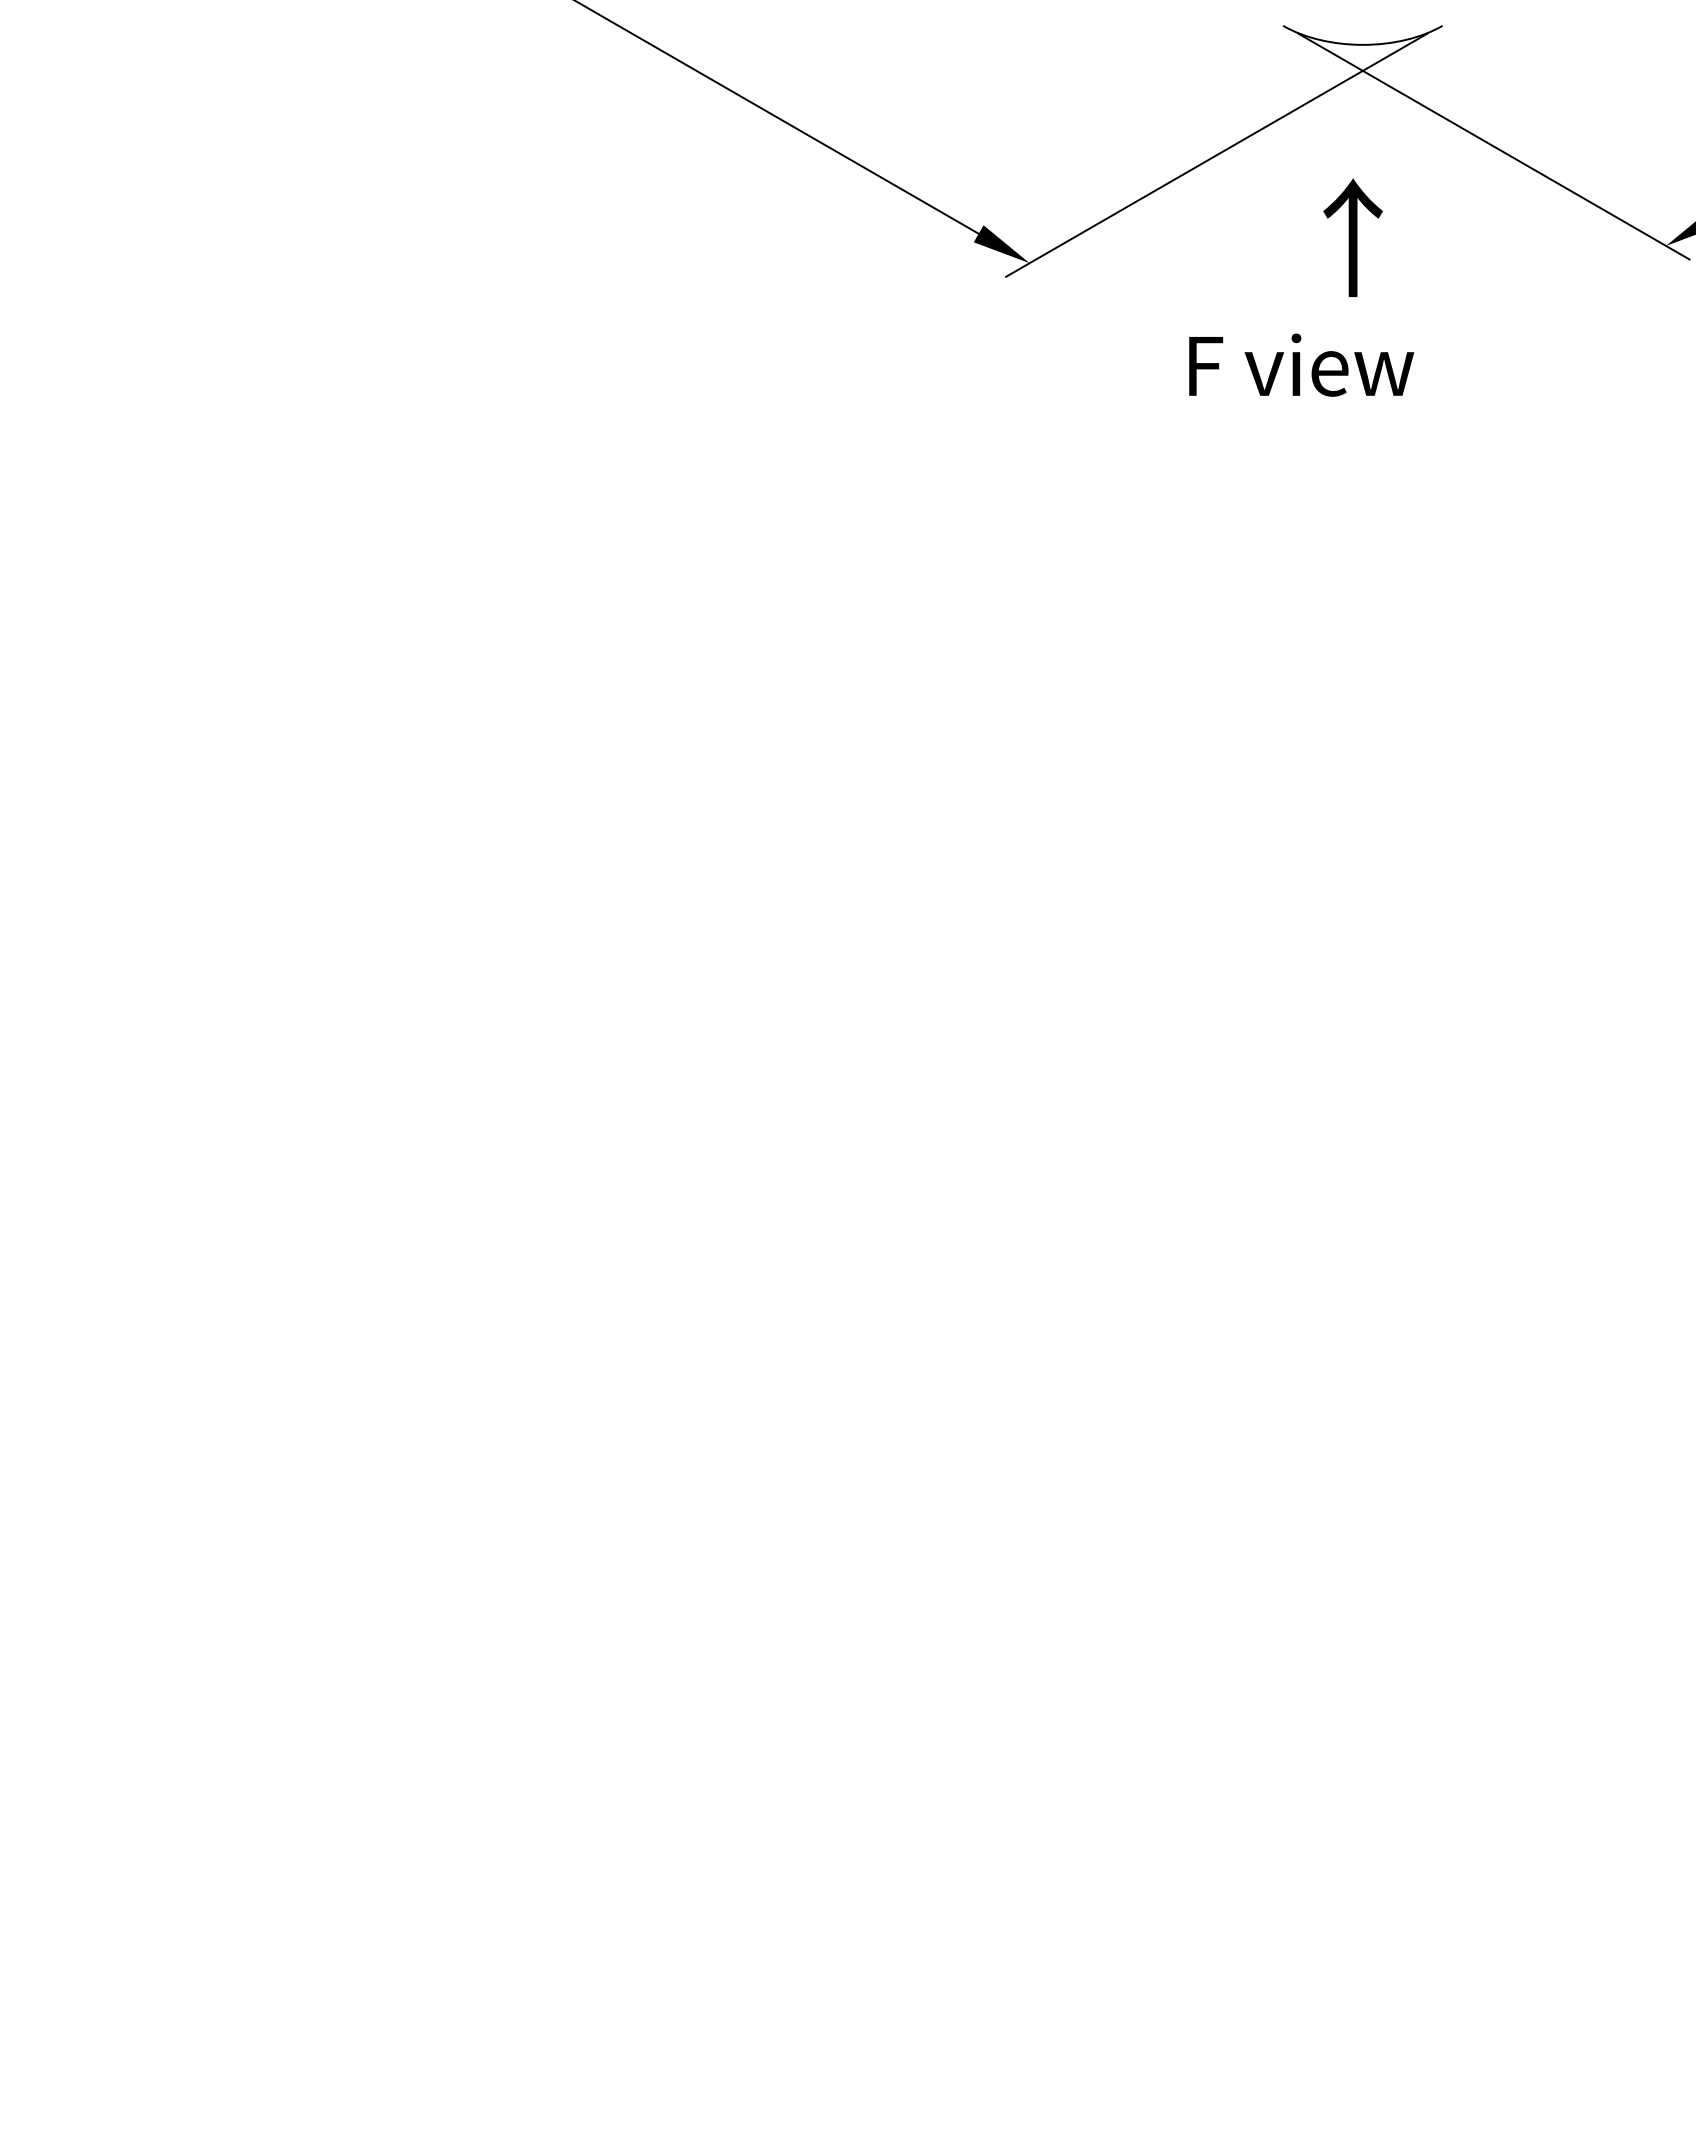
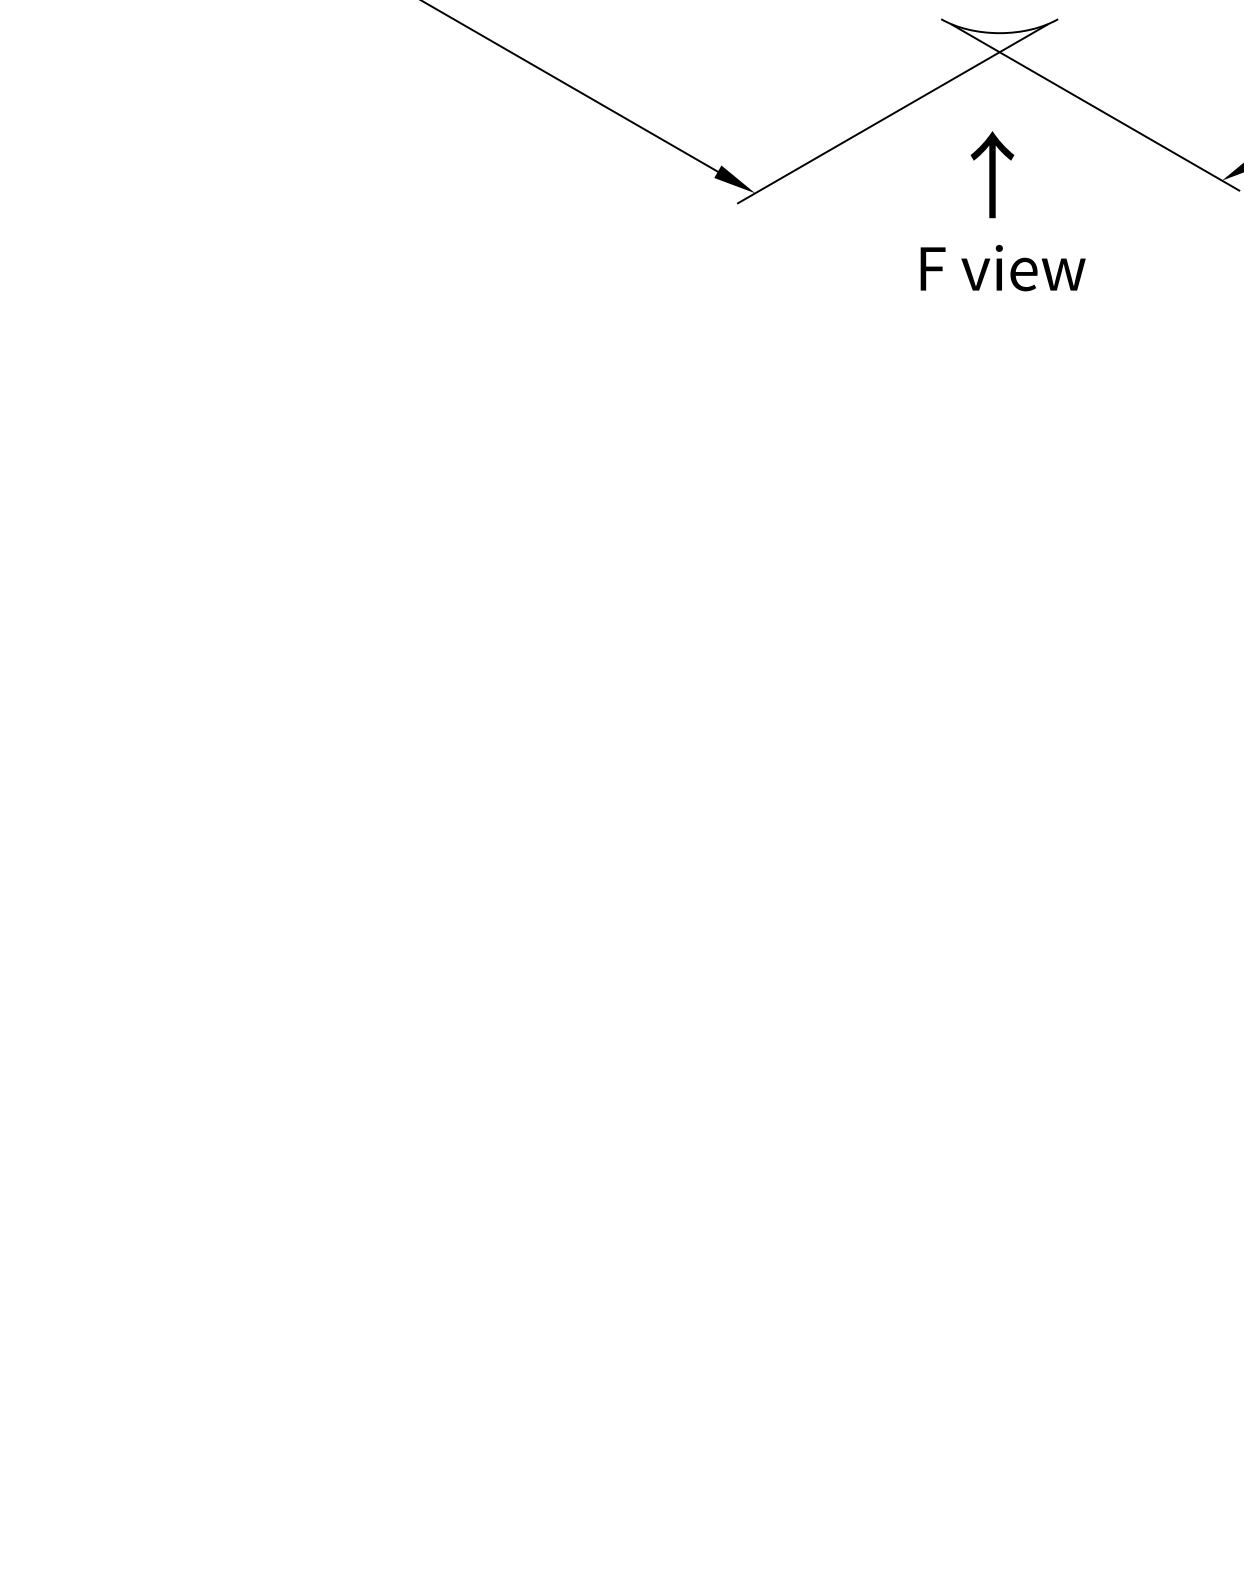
text: (1301, 364) -> (1003, 267), moved

